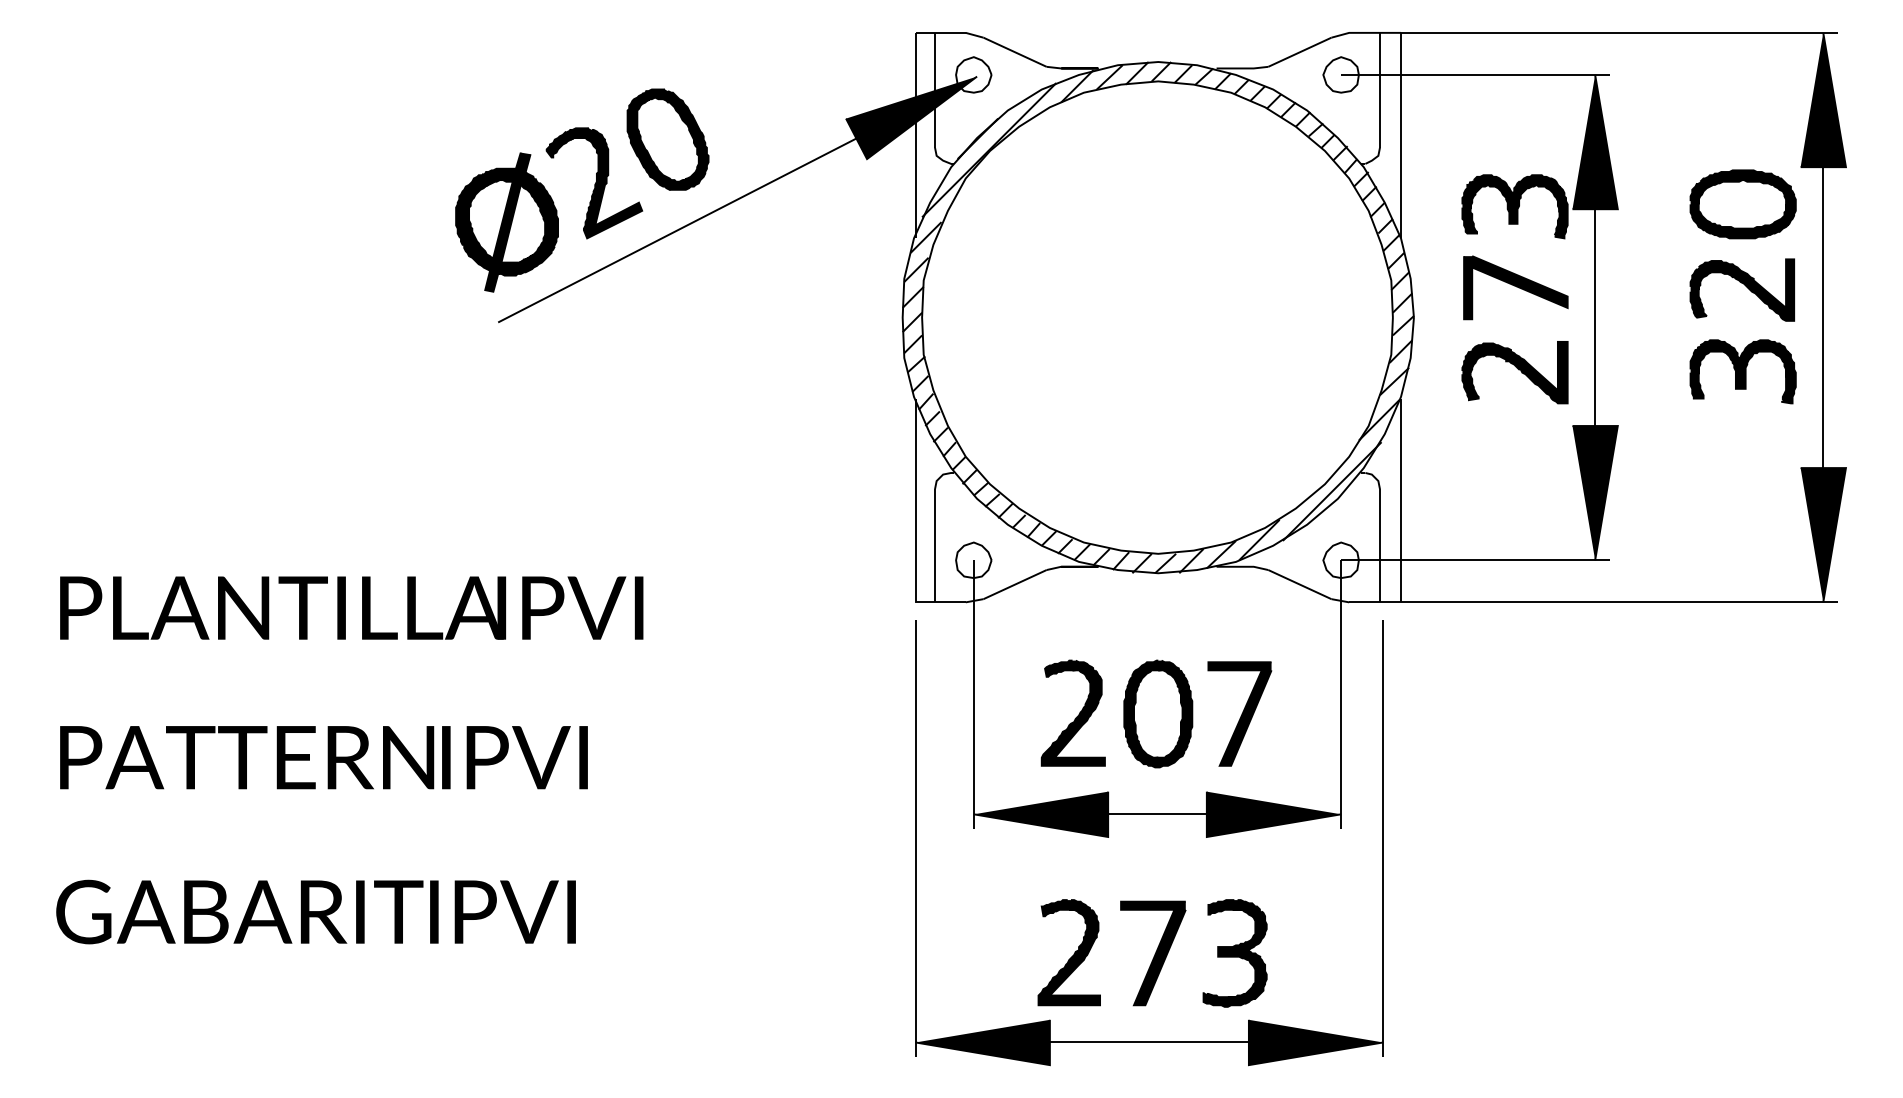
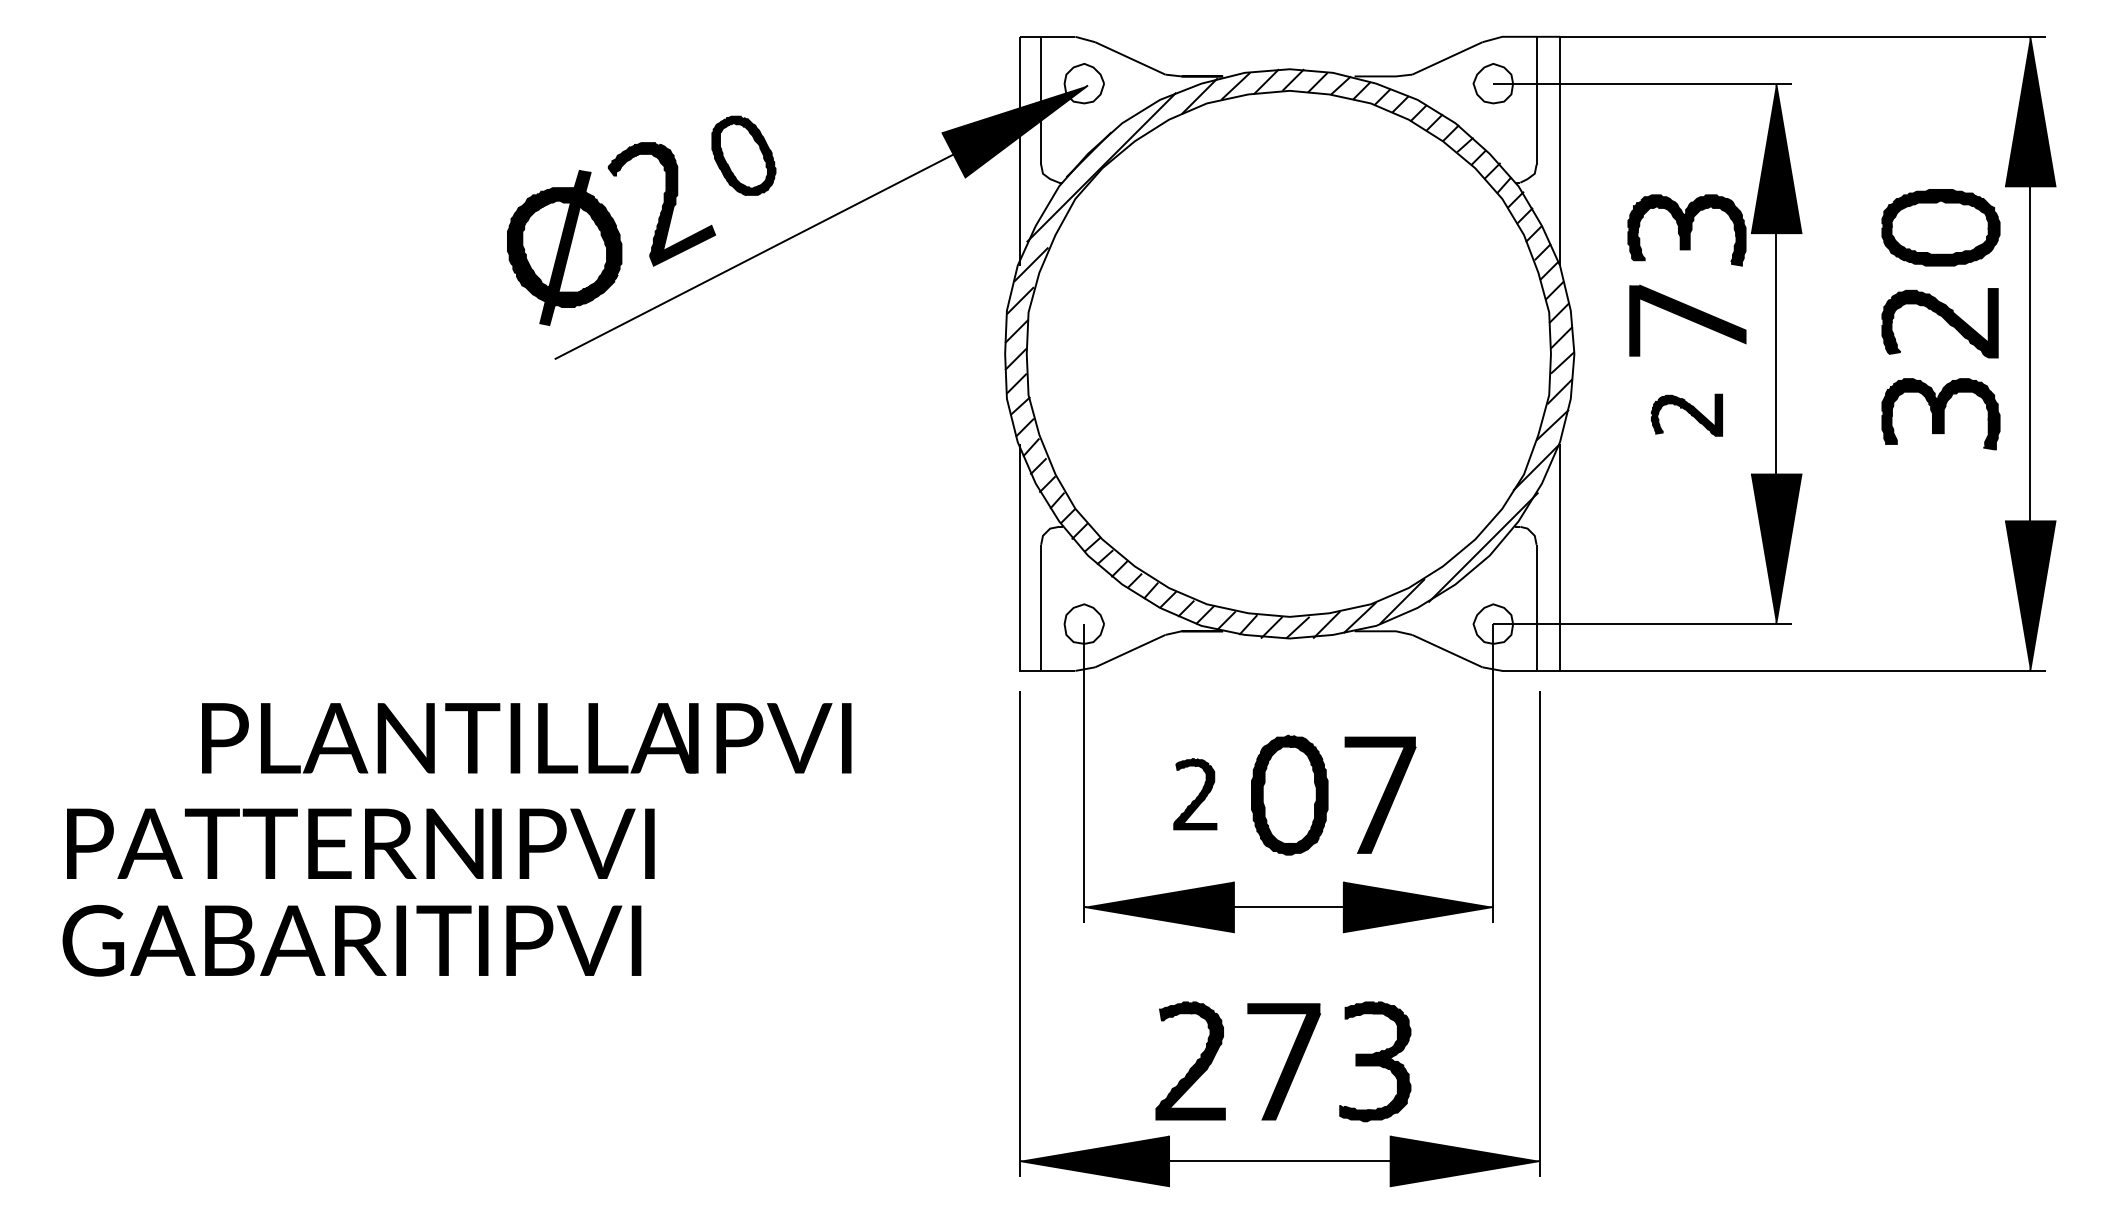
part: (667, 139) -> (743, 155), size x0.7
part: (1514, 372) -> (1686, 415), size x0.6
text: (351, 608) -> (526, 738), moved
part: (1073, 712) -> (1195, 793), size x0.6
text: (315, 911) -> (351, 940), moved

